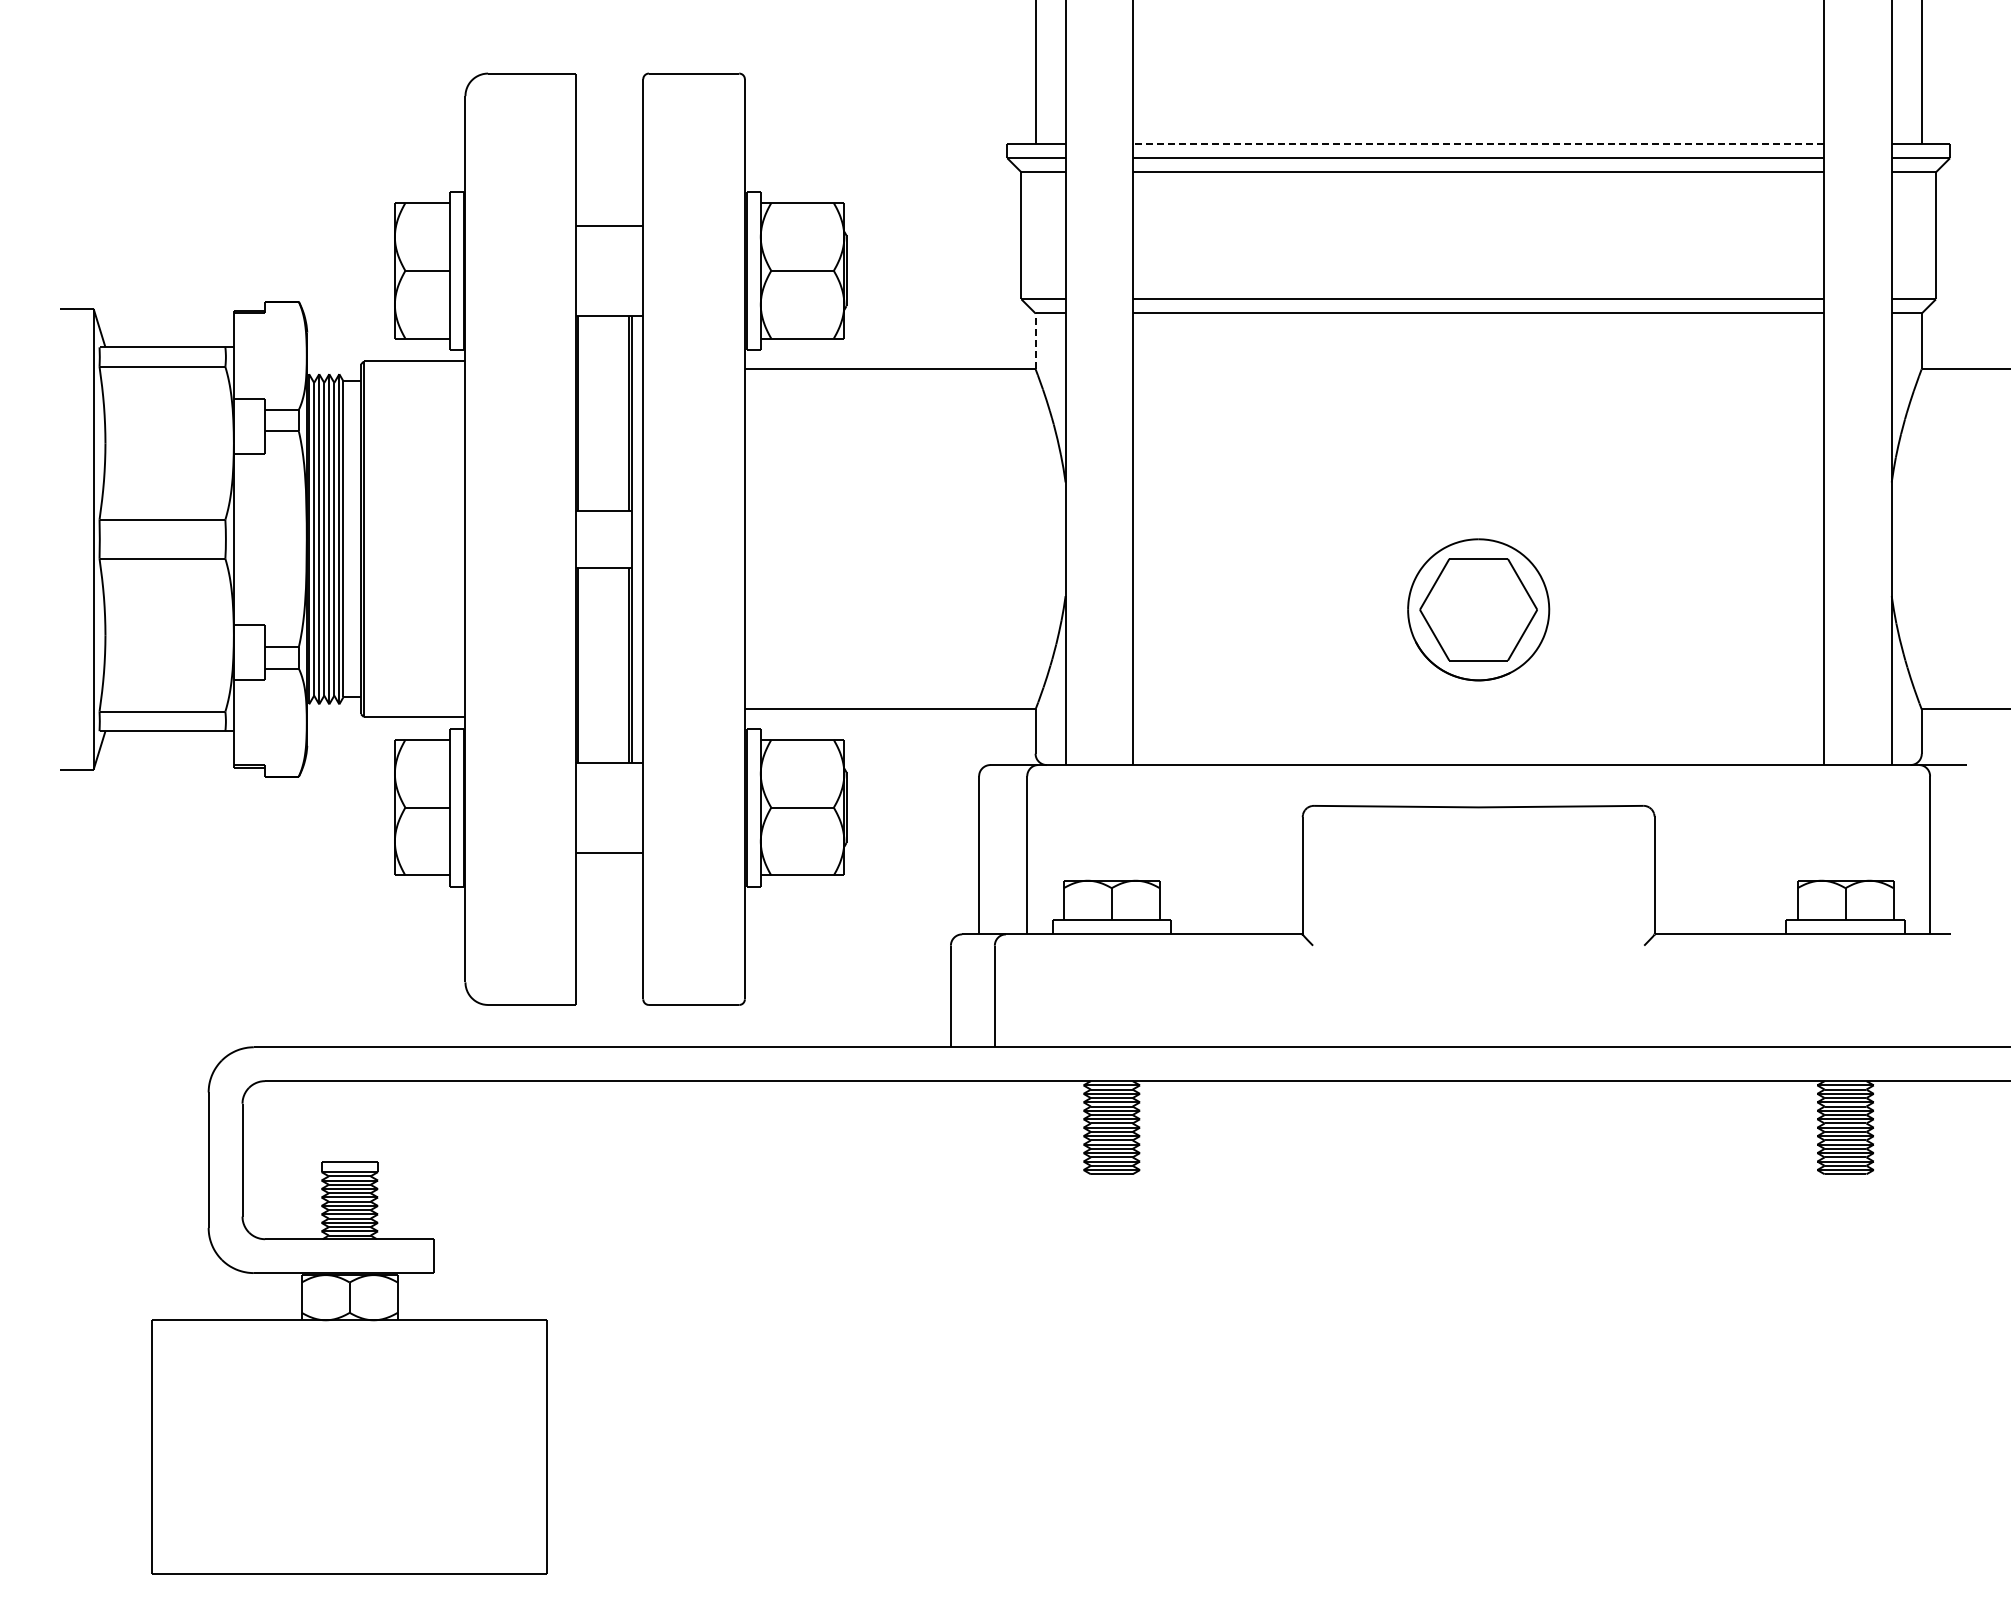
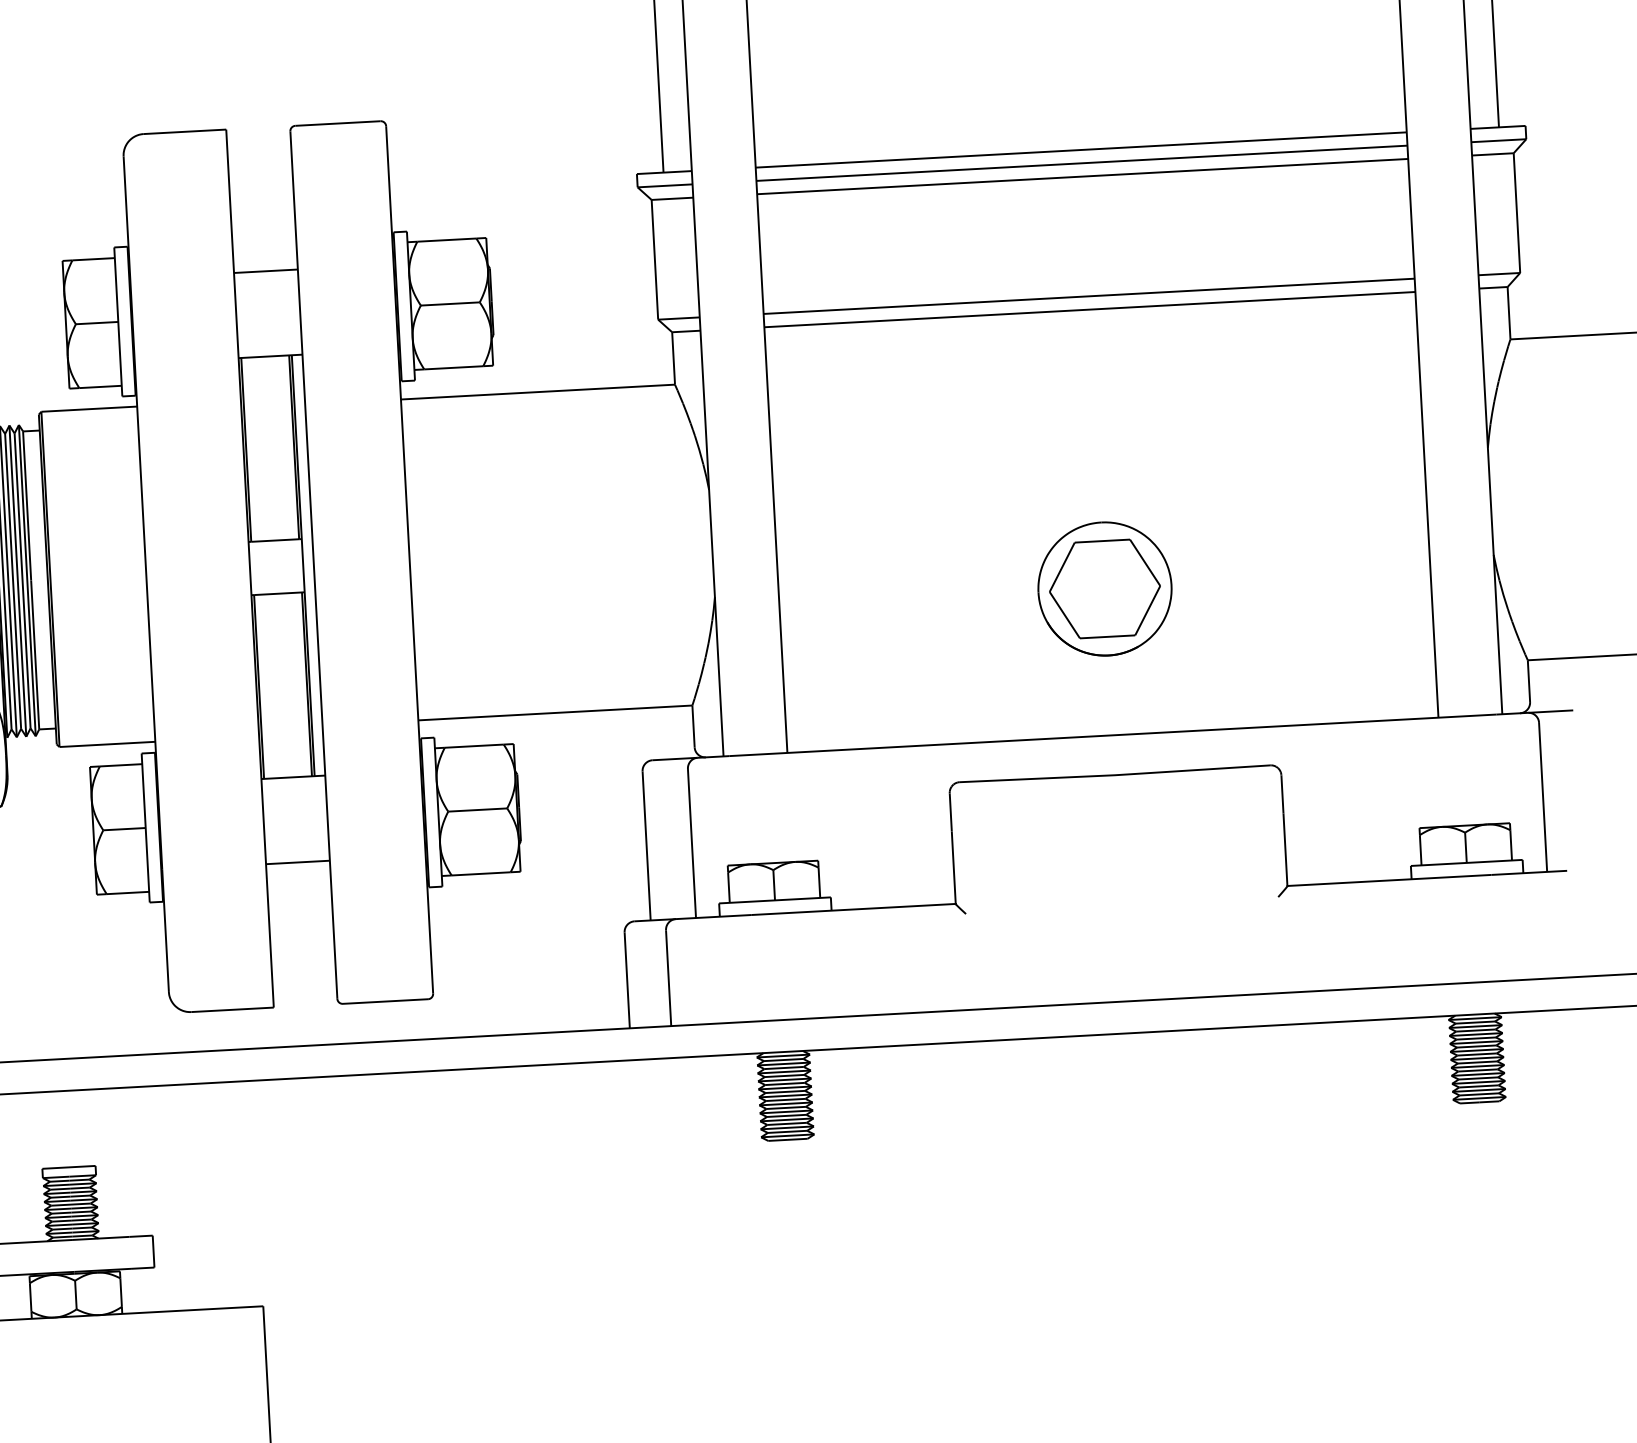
line: (1478, 144) -> (1081, 150), dashed -> solid
line: (1035, 341) -> (673, 358), dashed -> solid

